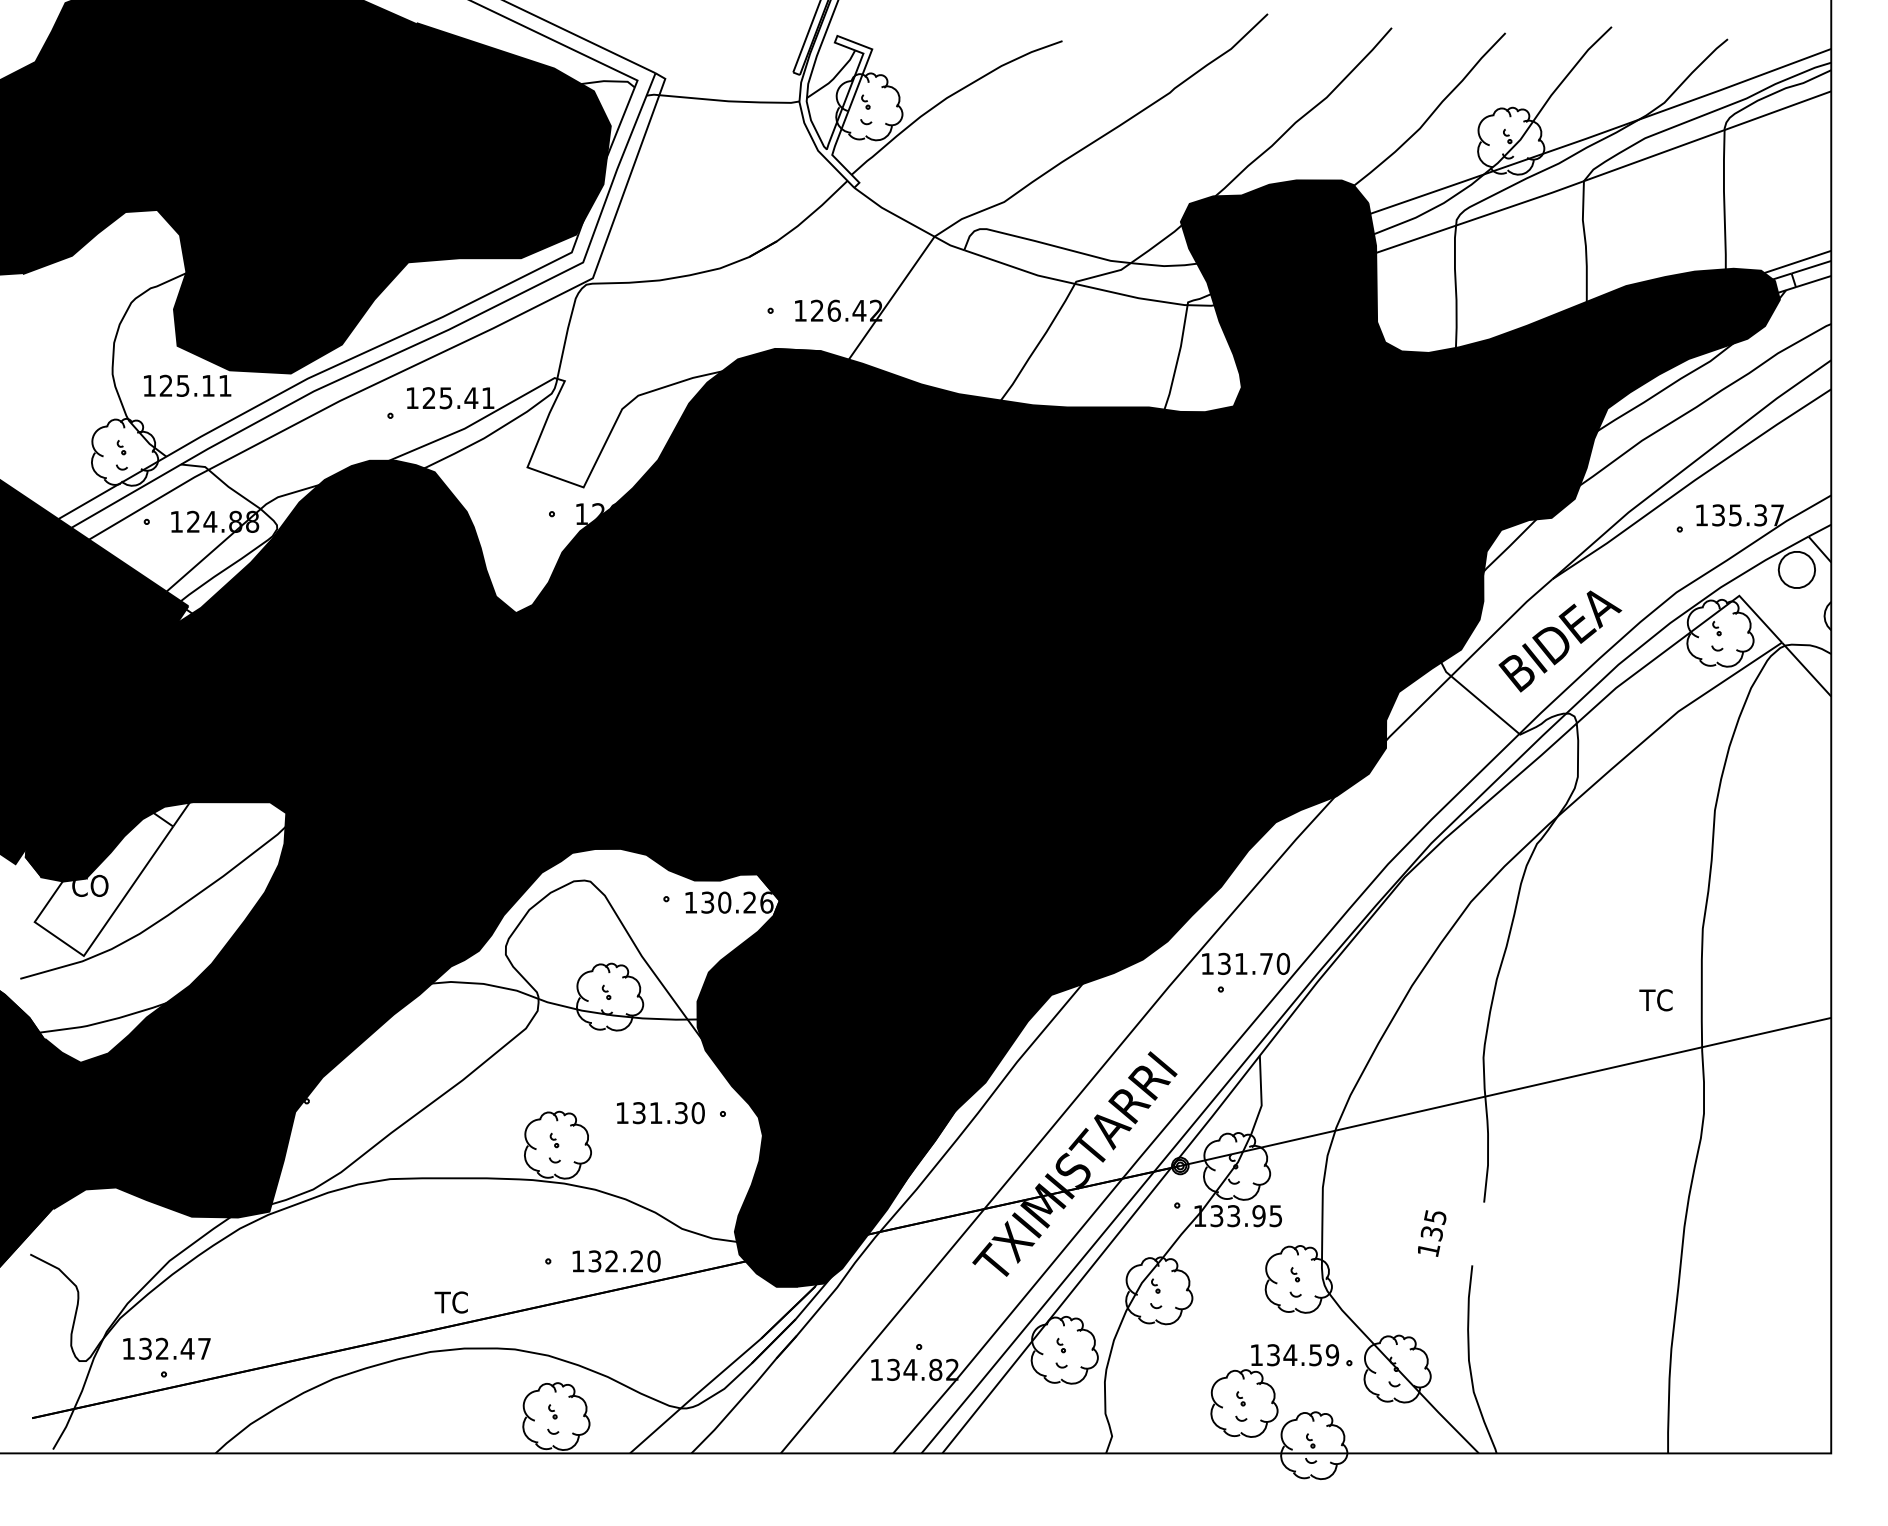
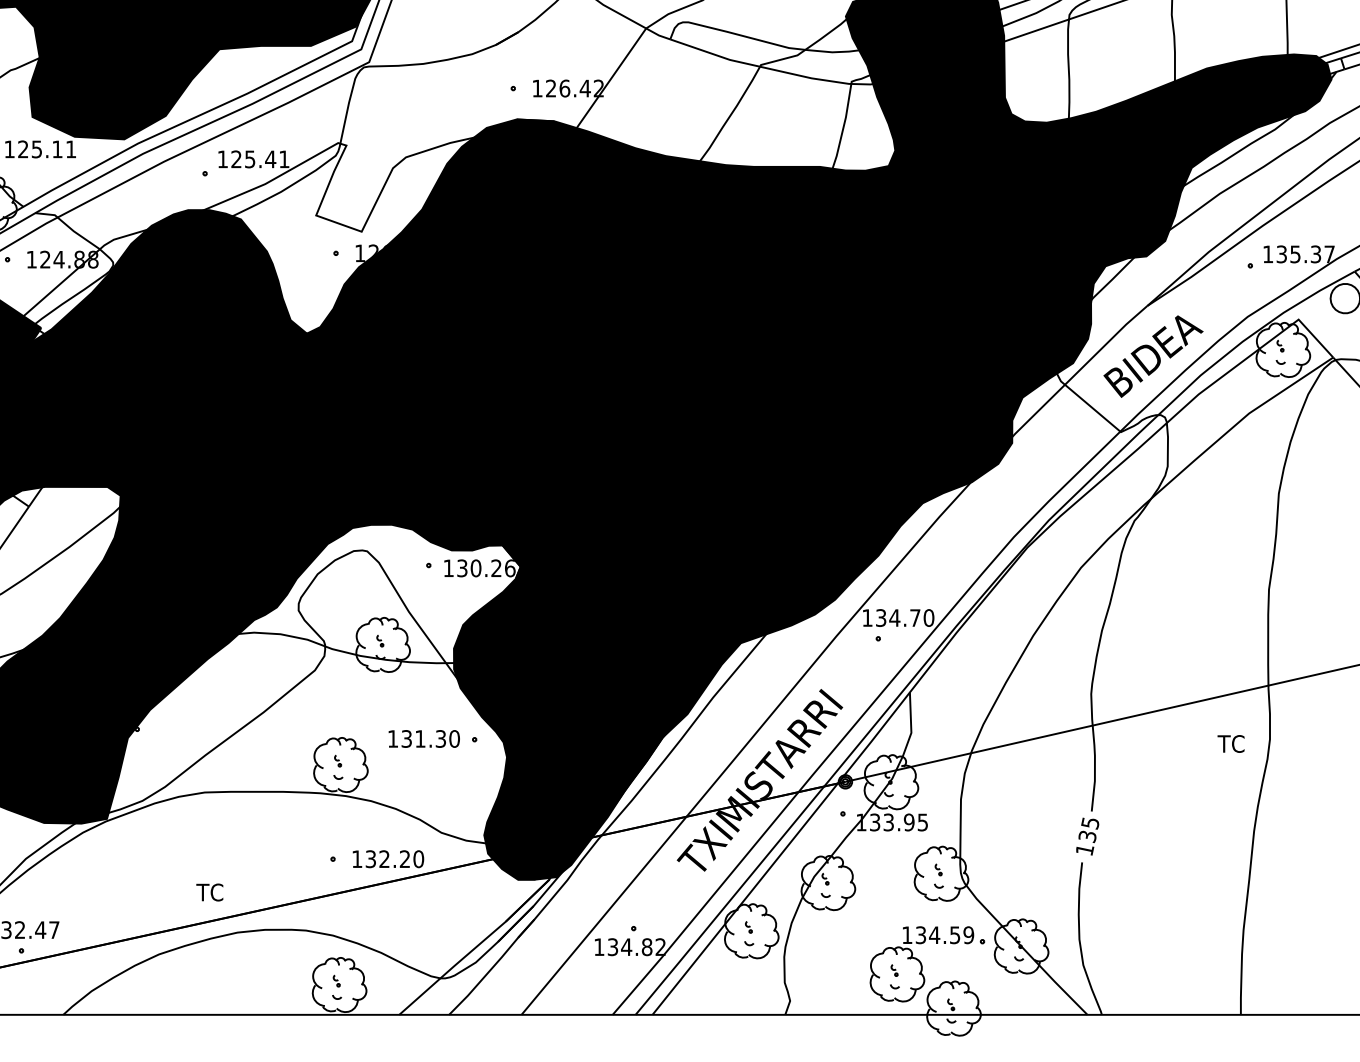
text: (1241, 963) -> (895, 617), 131.70 -> 134.70
text: (1655, 1000) -> (1230, 744), moved
text: (1432, 1233) -> (1087, 836), moved
text: (450, 1302) -> (209, 892), moved

